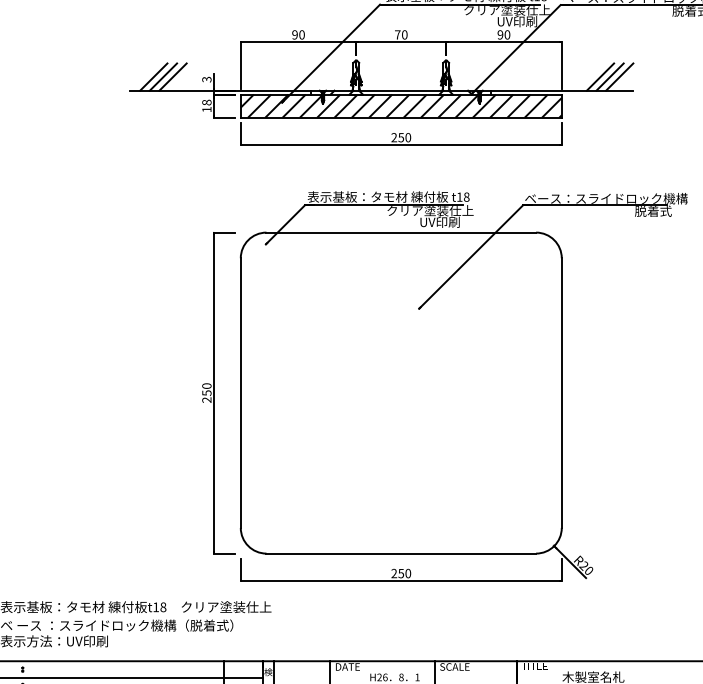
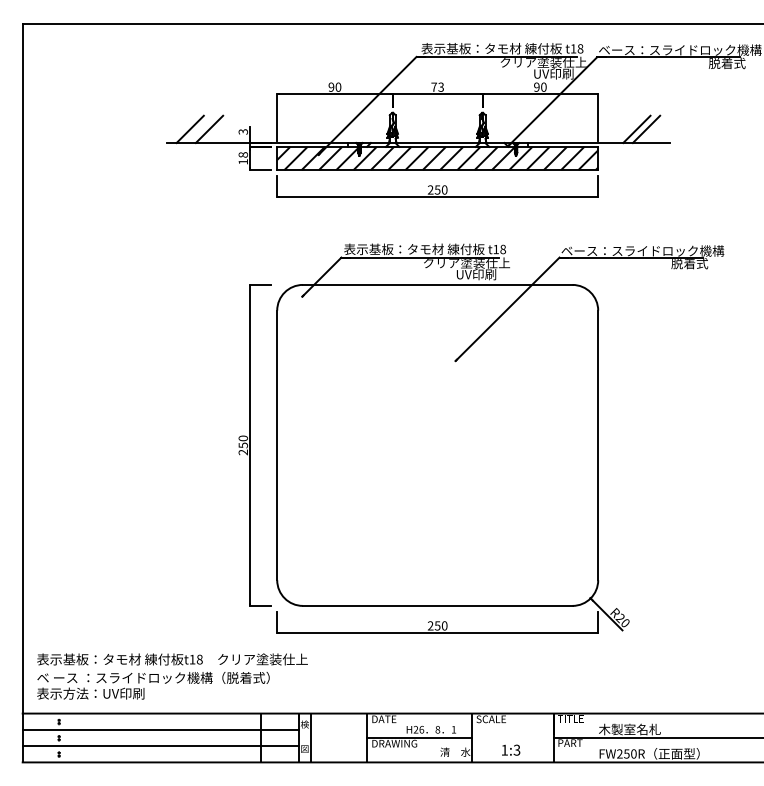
text: (405, 34) -> (441, 86), 70 -> 73
line: (163, 77) -> (199, 129), removed
line: (619, 77) -> (655, 129), removed

